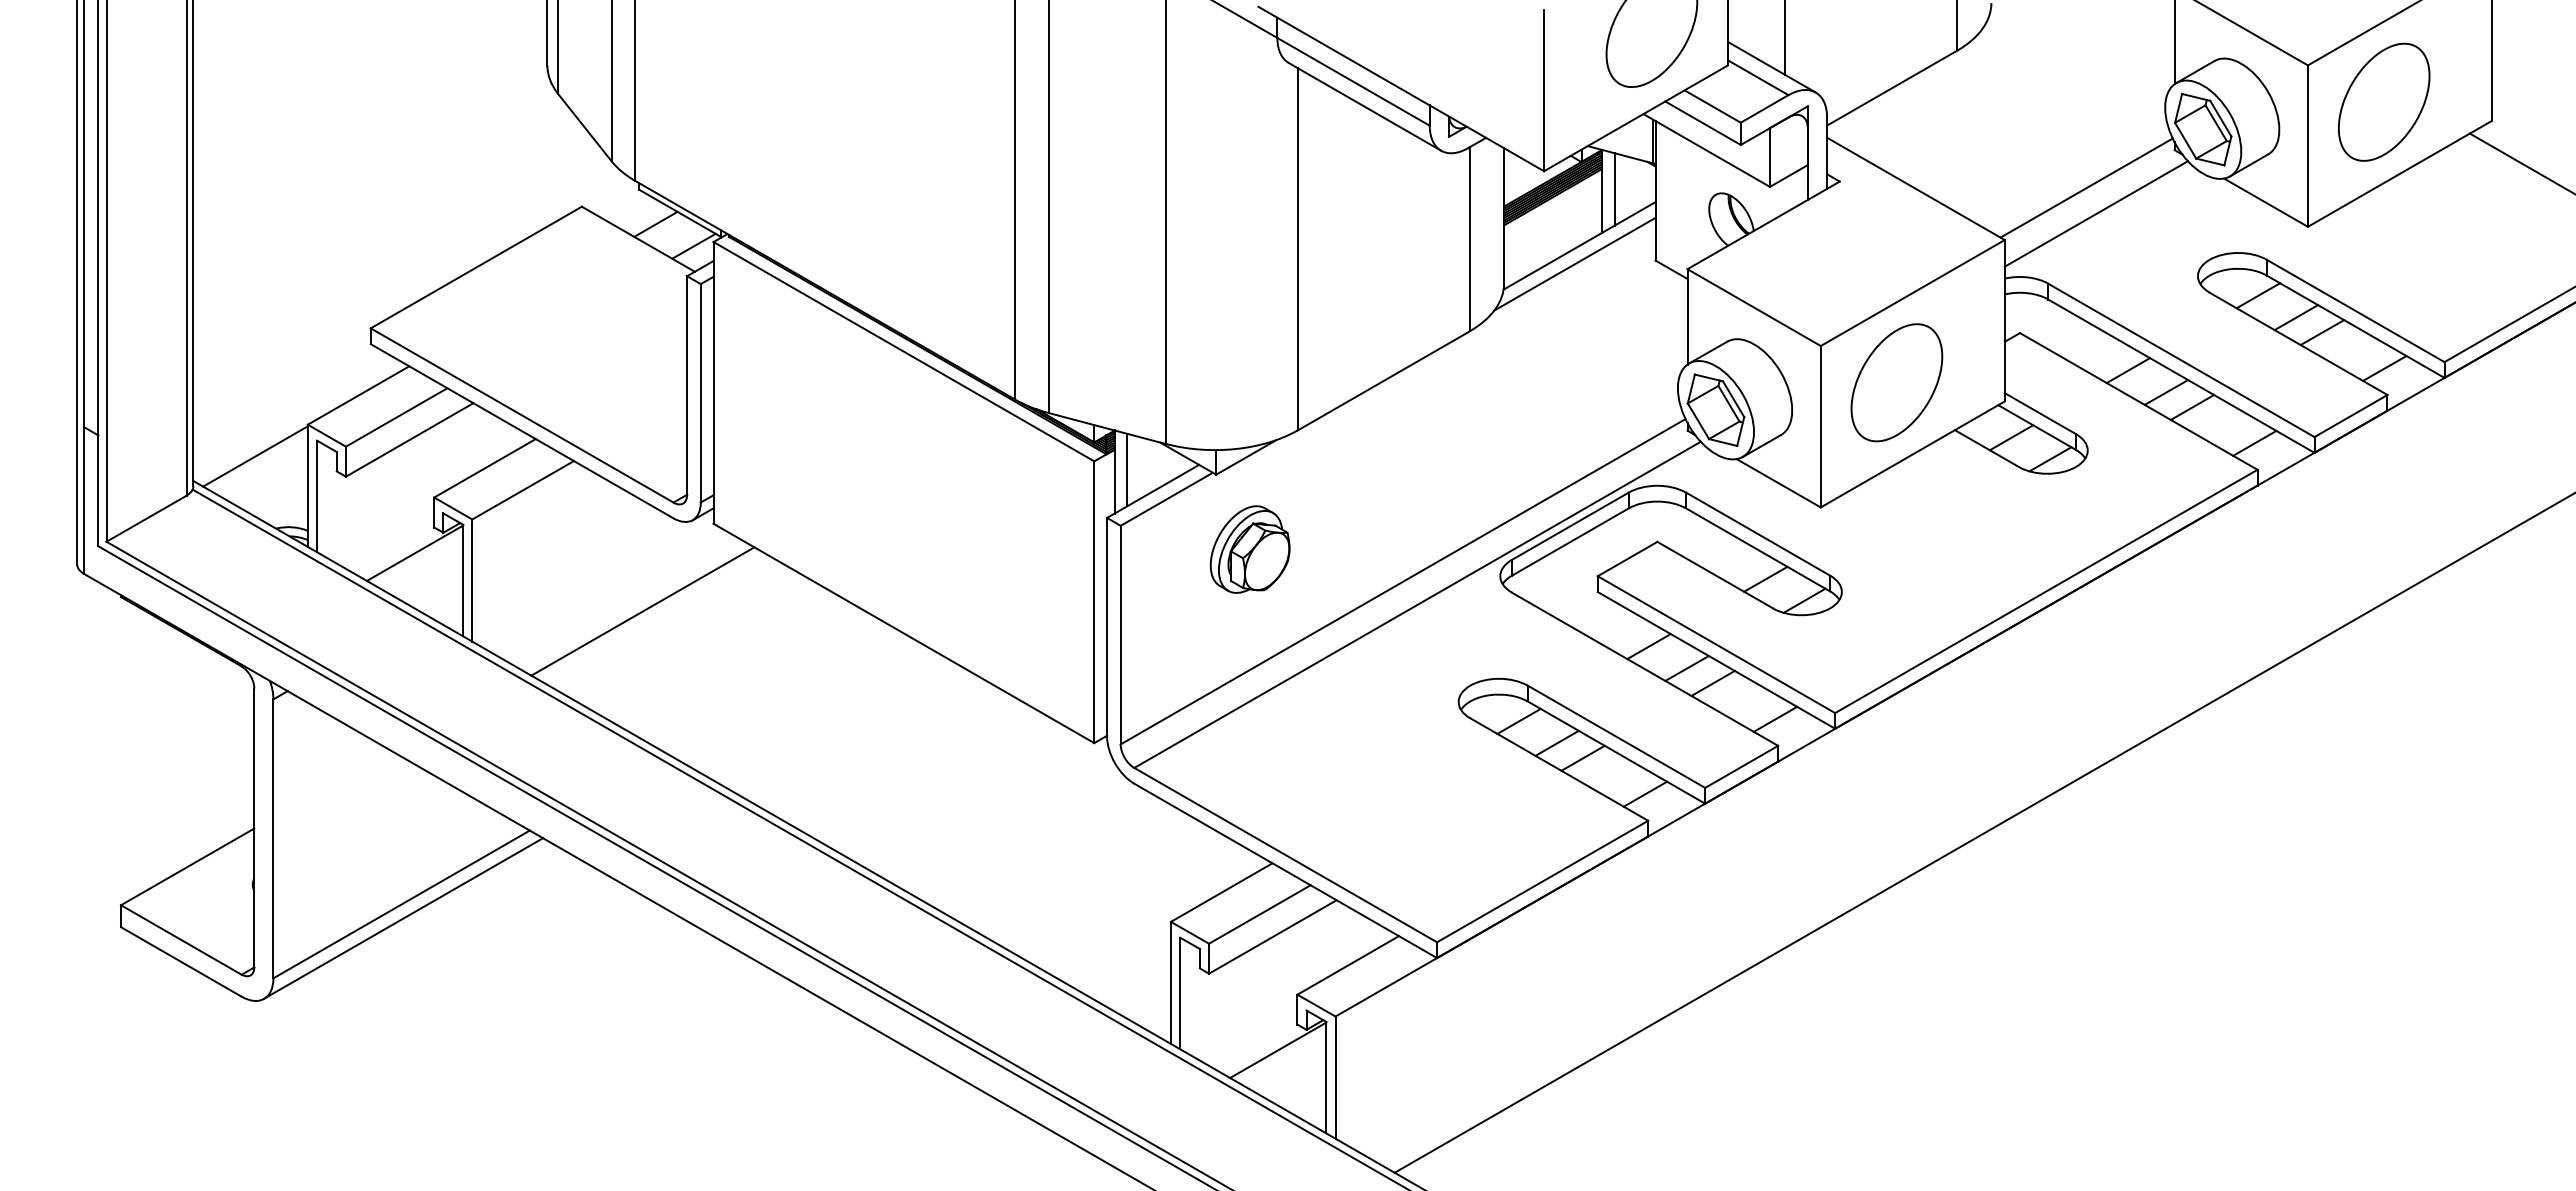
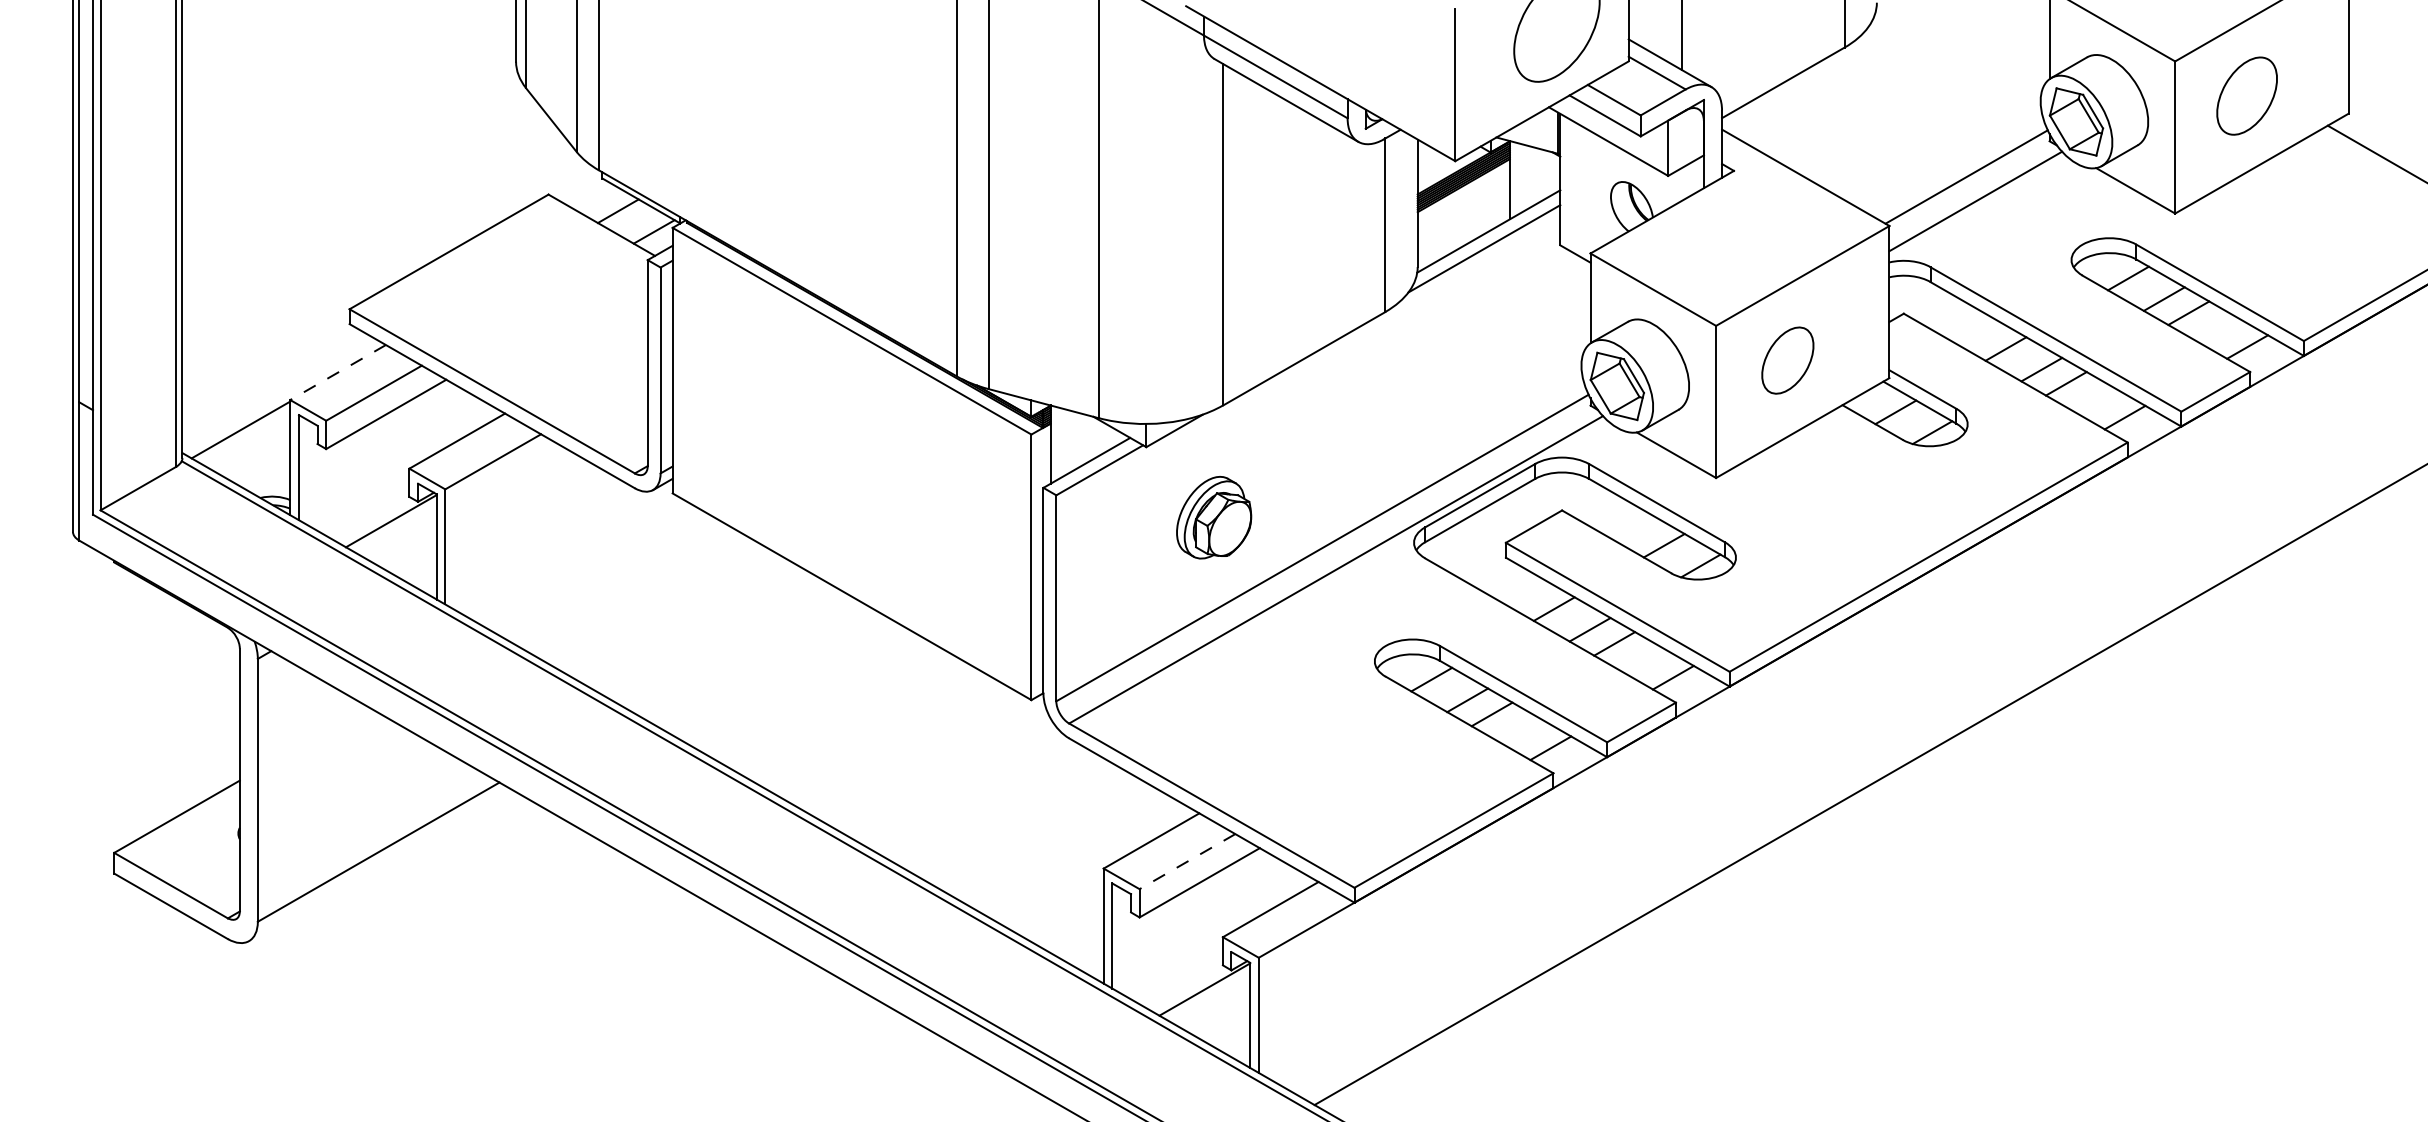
part: (2384, 101) -> (2247, 95), size x0.7
line: (1614, 189) -> (1521, 178), removed
part: (1896, 382) -> (1787, 360), size x0.6
line: (358, 395) -> (338, 372), solid -> dashed
line: (1127, 469) -> (1062, 442), removed
part: (1249, 549) -> (1213, 517), moved
line: (642, 611) -> (605, 576), removed
line: (1259, 914) -> (1187, 861), solid -> dashed
line: (403, 918) -> (380, 865), removed

